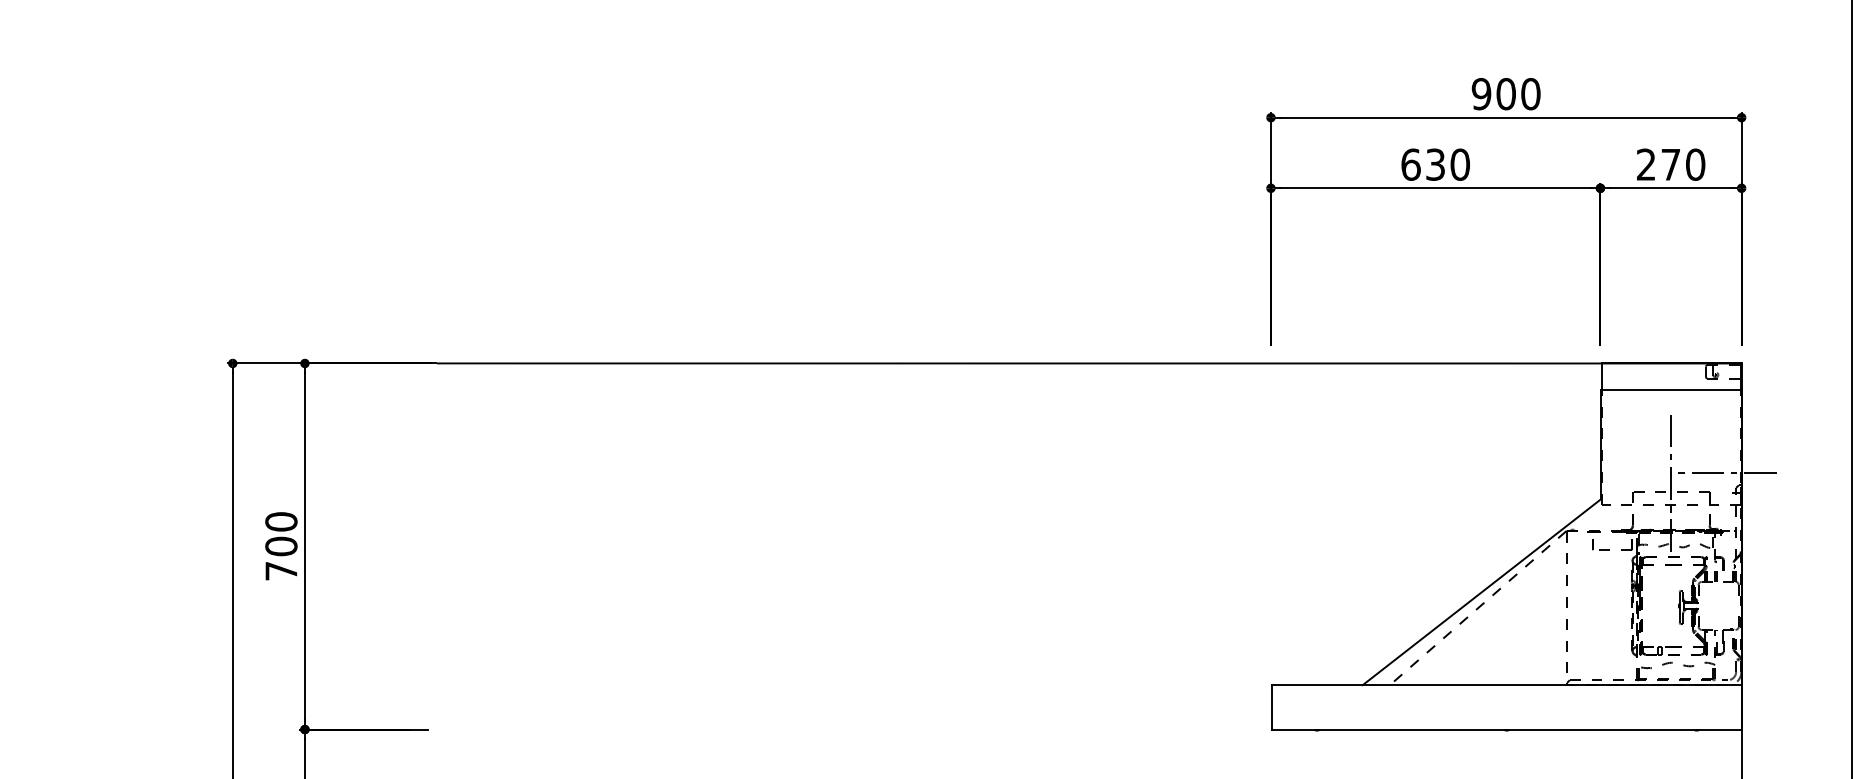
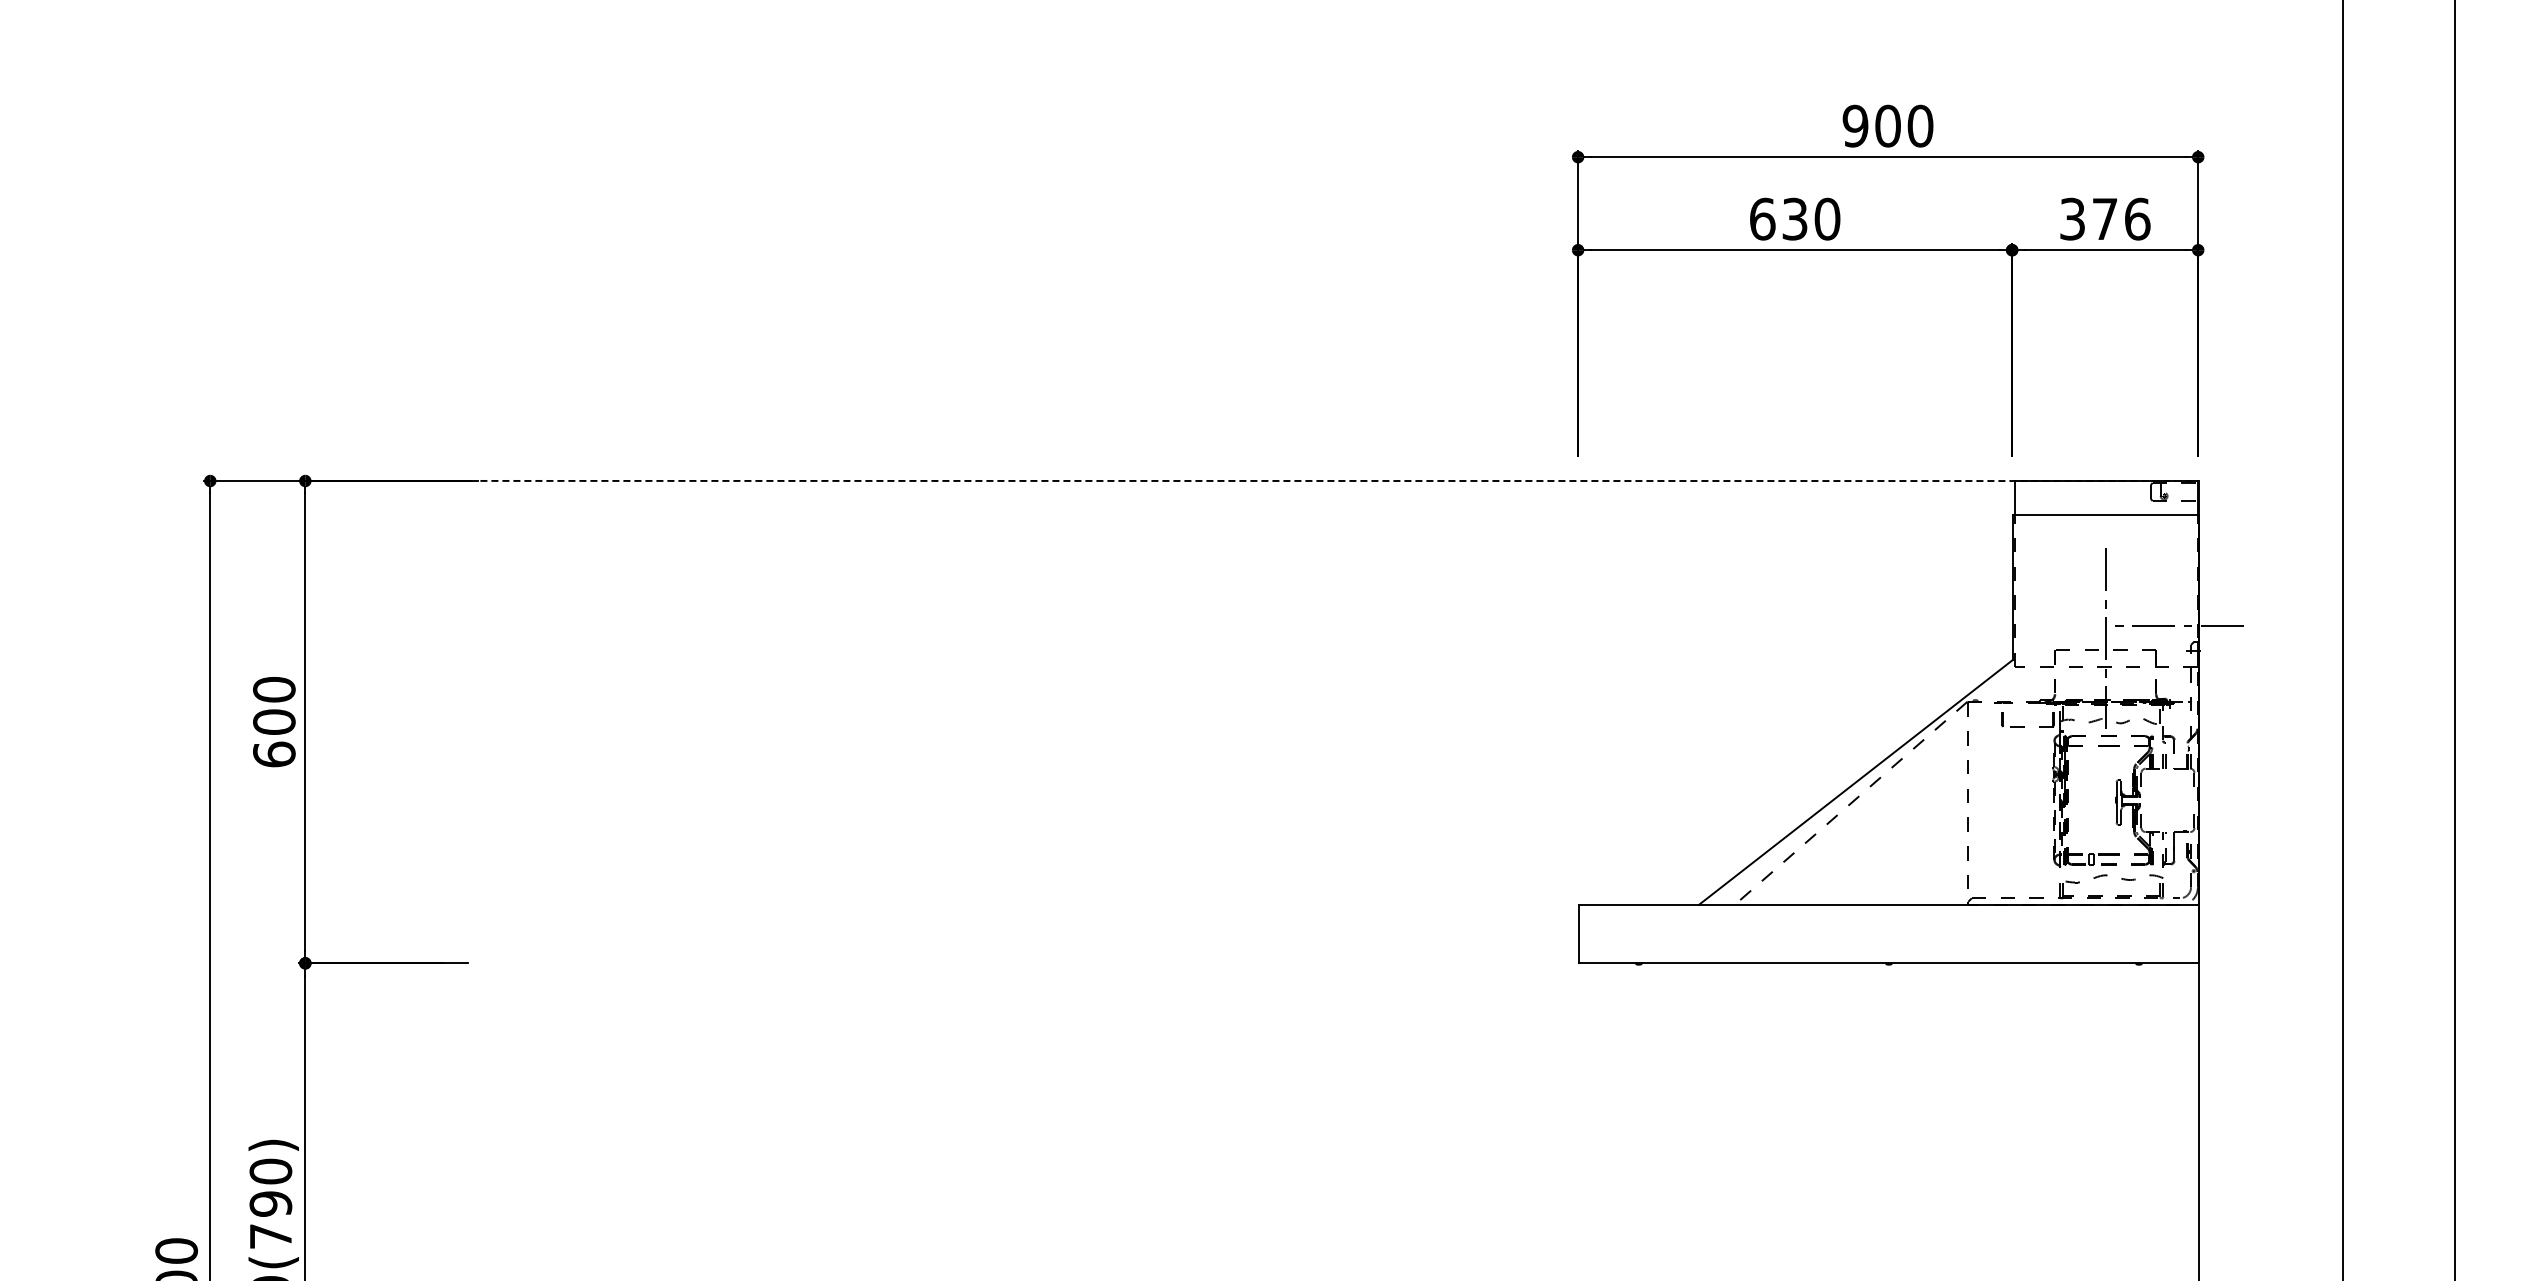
text: (1671, 164) -> (2105, 218), 270 -> 376
line: (1090, 363) -> (1340, 480), solid -> dashed
text: (281, 571) -> (274, 754), 700 -> 600

